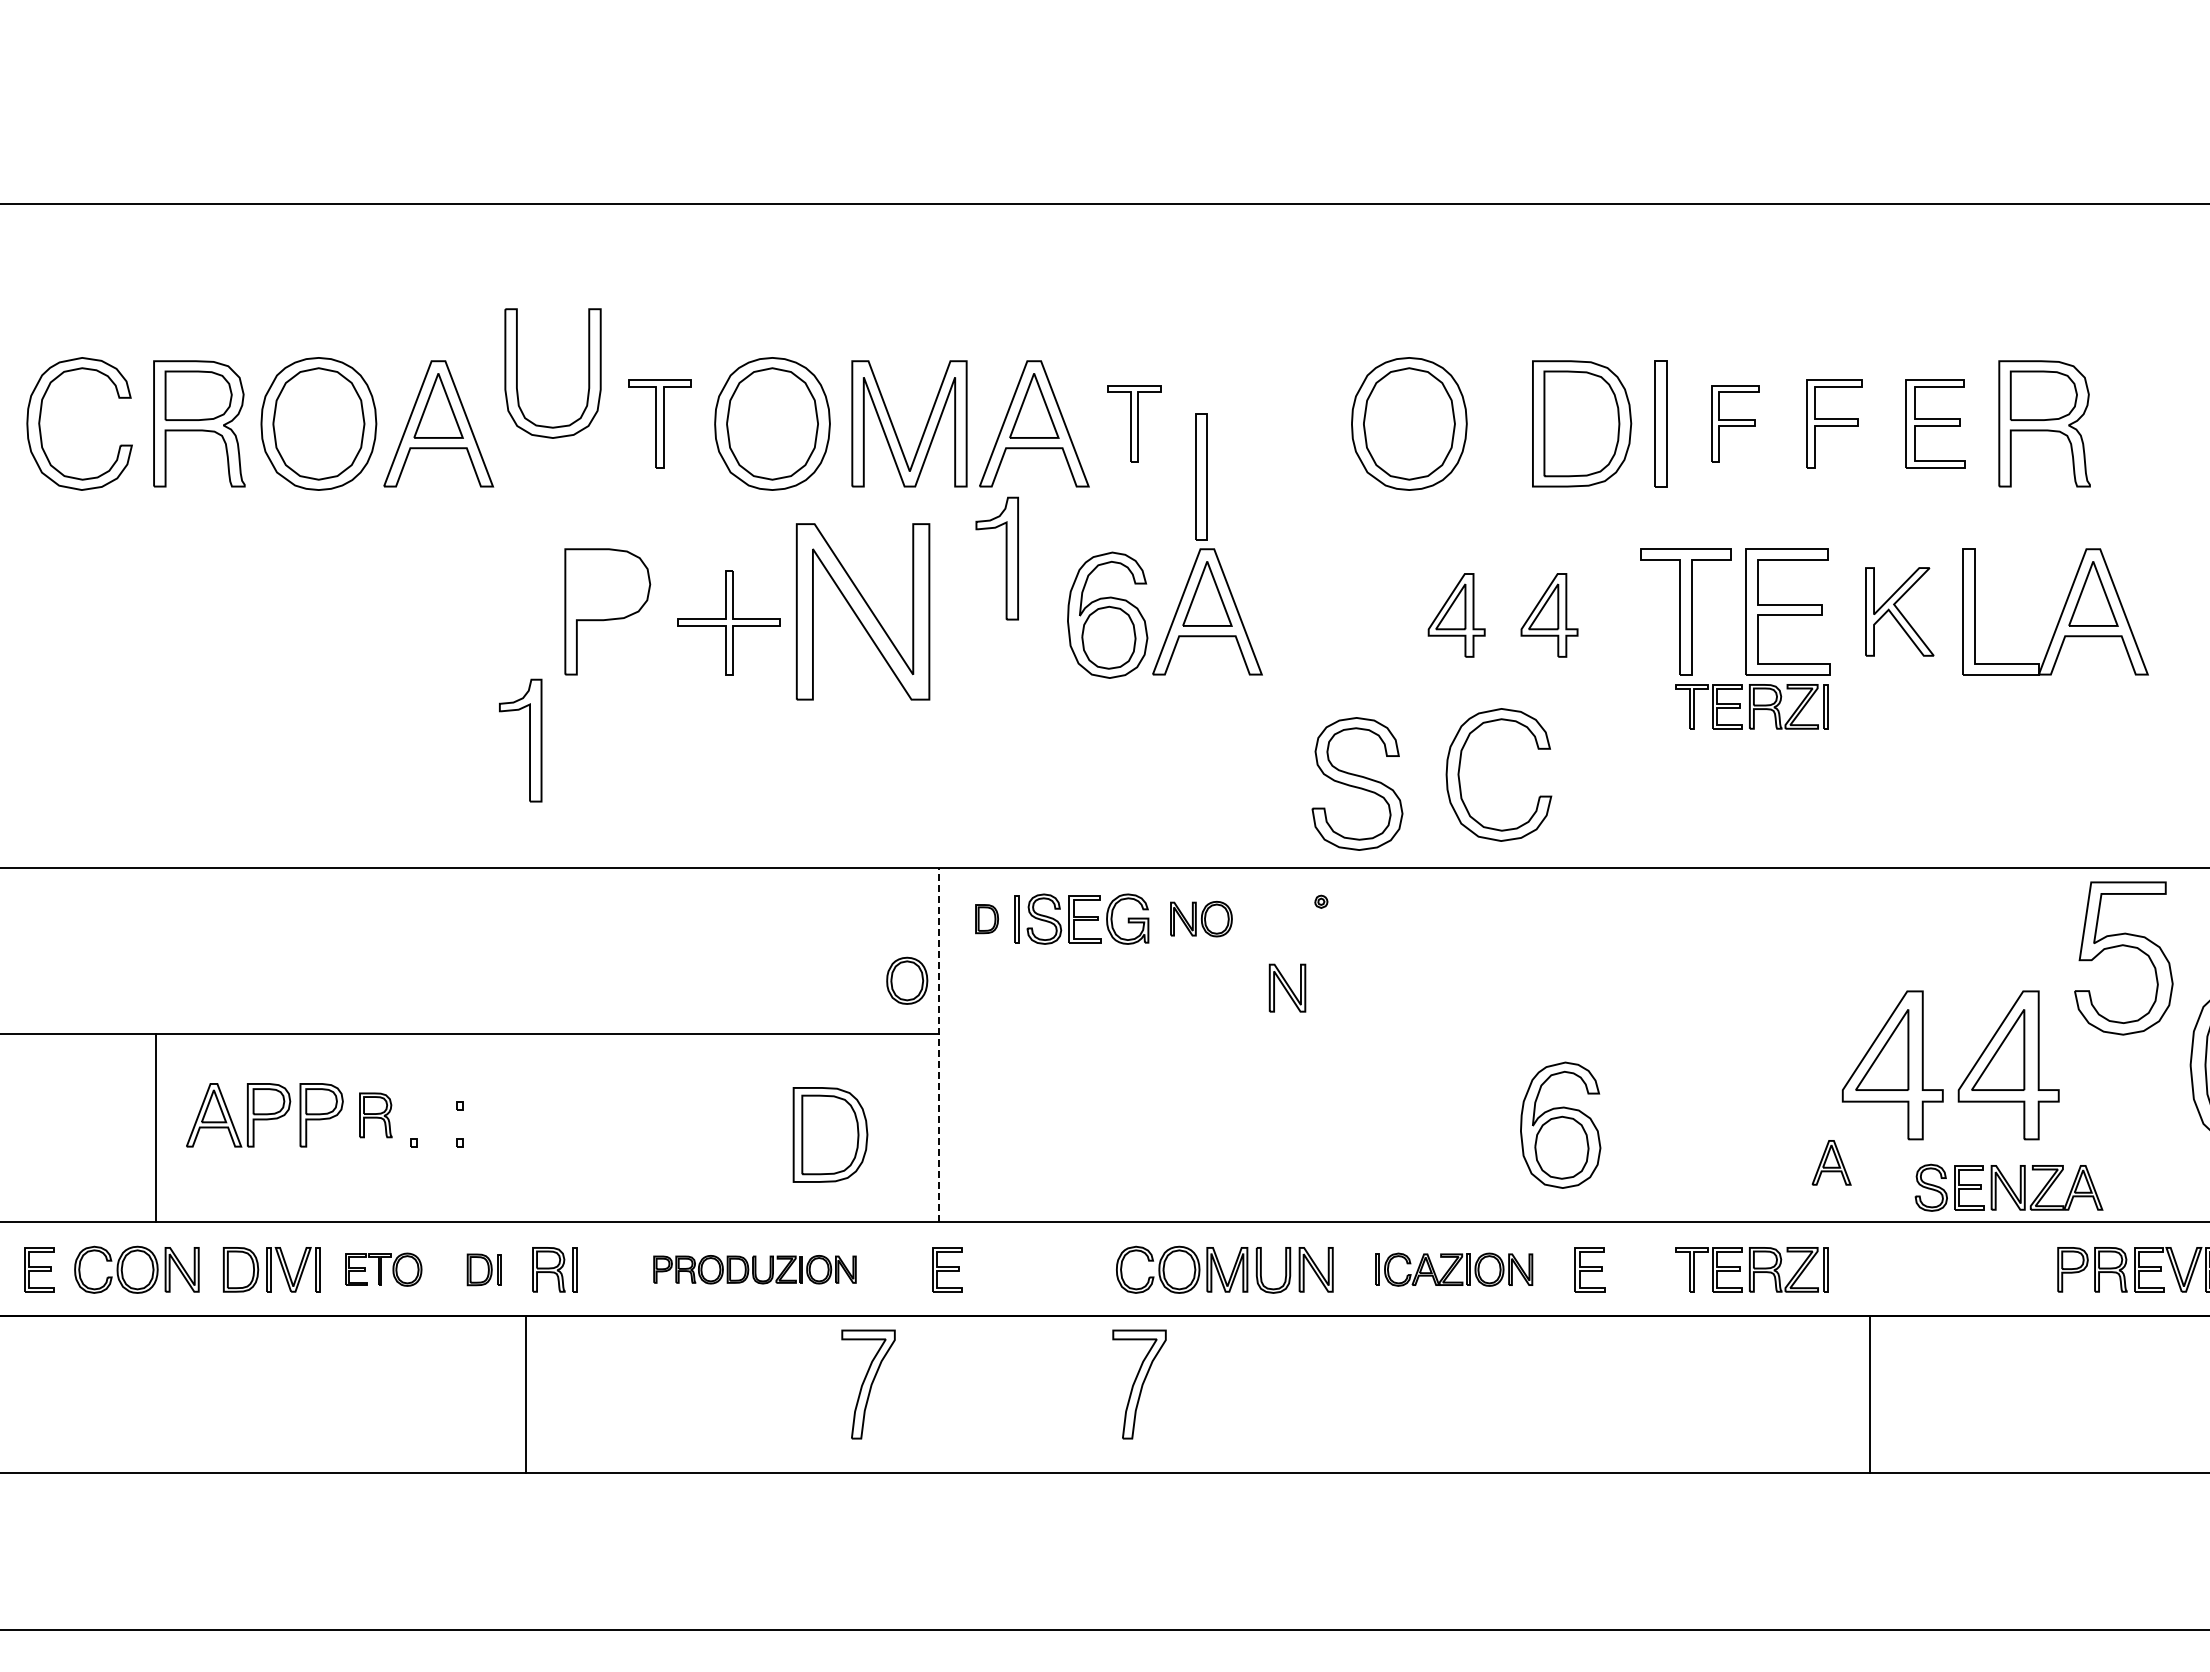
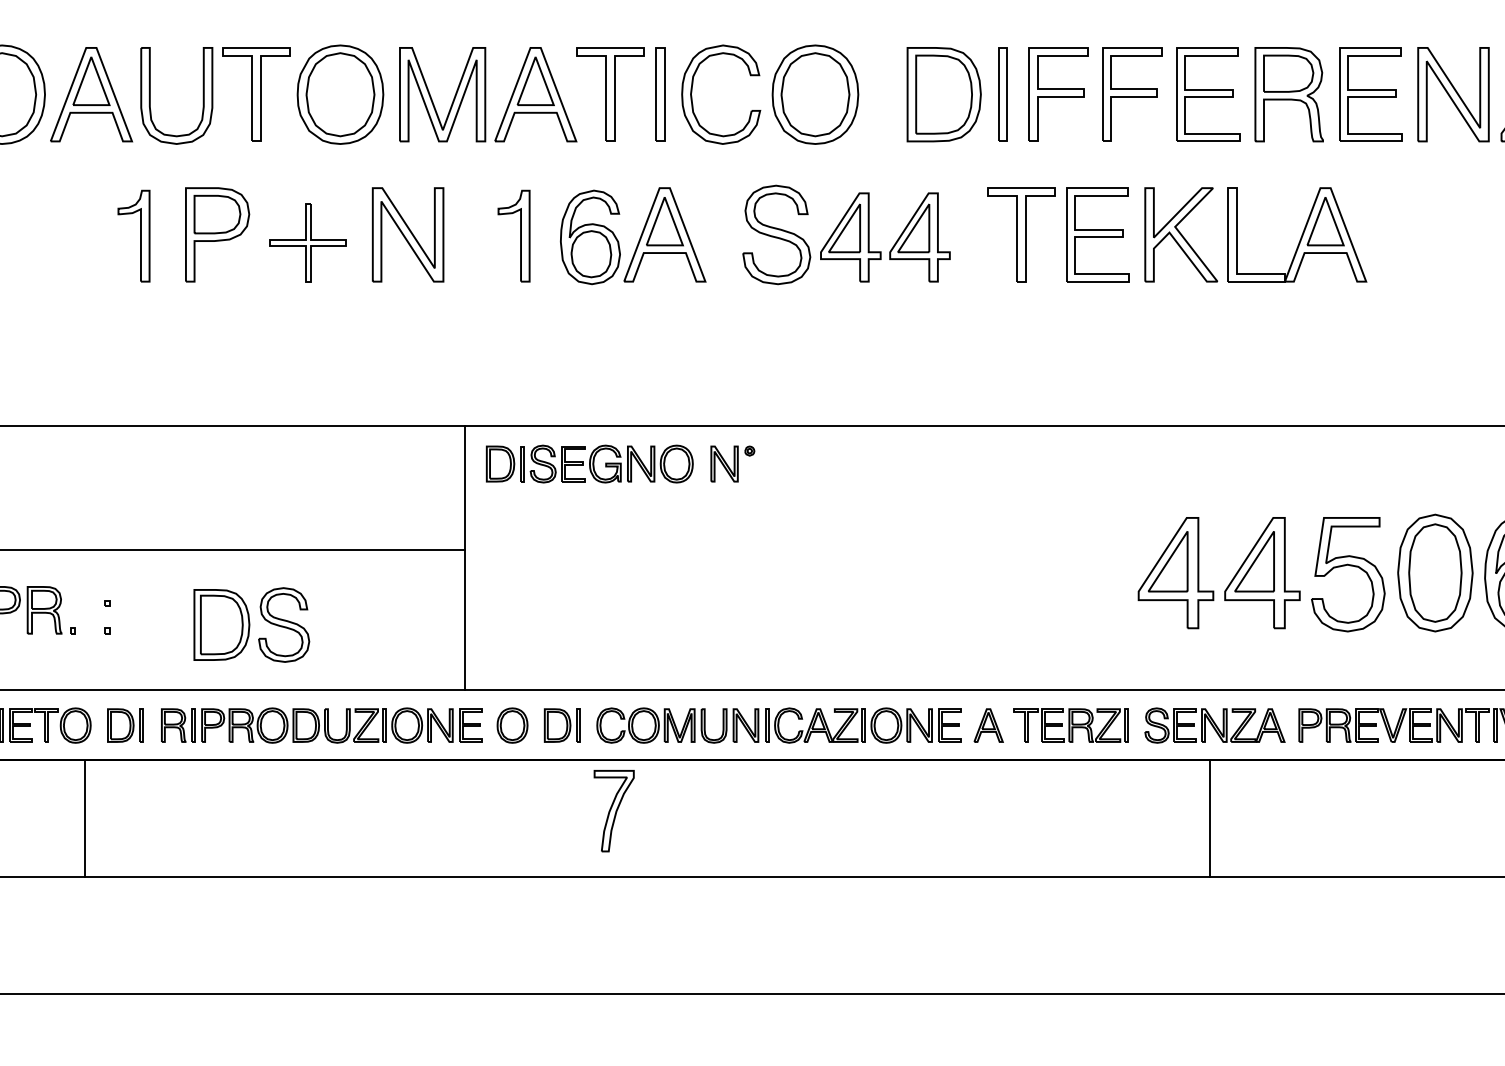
part: (517, 373) -> (150, 95), moved
part: (659, 423) -> (256, 94), size x1.43
part: (1134, 423) -> (610, 94), size x1.67
part: (1735, 423) -> (1058, 94), size x1.67
part: (1834, 423) -> (1132, 94), size x1.43
part: (1935, 423) -> (1207, 94), size x1.43
part: (2153, 423) -> (1370, 94), added
part: (1201, 476) -> (660, 94), moved
part: (1005, 558) -> (520, 236), moved
part: (607, 584) -> (217, 214), added
part: (863, 611) -> (408, 234), size x0.71
part: (1899, 611) -> (1180, 234), size x1.43
part: (1456, 615) -> (850, 237), size x1.43
part: (1549, 615) -> (919, 237), size x1.43
part: (1751, 706) -> (1070, 305), removed
part: (529, 740) -> (140, 236), moved
part: (1460, 768) -> (692, 89), moved
part: (1357, 783) -> (776, 234), moved
part: (986, 918) -> (500, 463), size x1.67
part: (1201, 918) -> (660, 463), size x1.43
part: (2123, 946) -> (1348, 565), moved
part: (907, 980) -> (512, 725), moved
part: (1287, 987) -> (724, 463), moved
line: (939, 1044) -> (465, 557), dashed -> solid
part: (375, 1115) -> (44, 610), size x1.43
part: (1560, 1124) -> (928, 617), removed
part: (696, 1134) -> (283, 624), added
part: (830, 1134) -> (221, 624), moved
part: (1831, 1162) -> (988, 725), moved
part: (2008, 1187) -> (1214, 725), moved
part: (383, 1269) -> (50, 725), size x1.43
part: (483, 1269) -> (124, 725), size x1.43
part: (754, 1269) -> (327, 725), size x1.67
part: (1069, 1269) -> (561, 725), added
part: (1454, 1269) -> (849, 725), size x1.43
part: (868, 1384) -> (412, 811), removed
line: (526, 1394) -> (85, 818), moved
line: (1870, 1394) -> (1210, 818), moved

